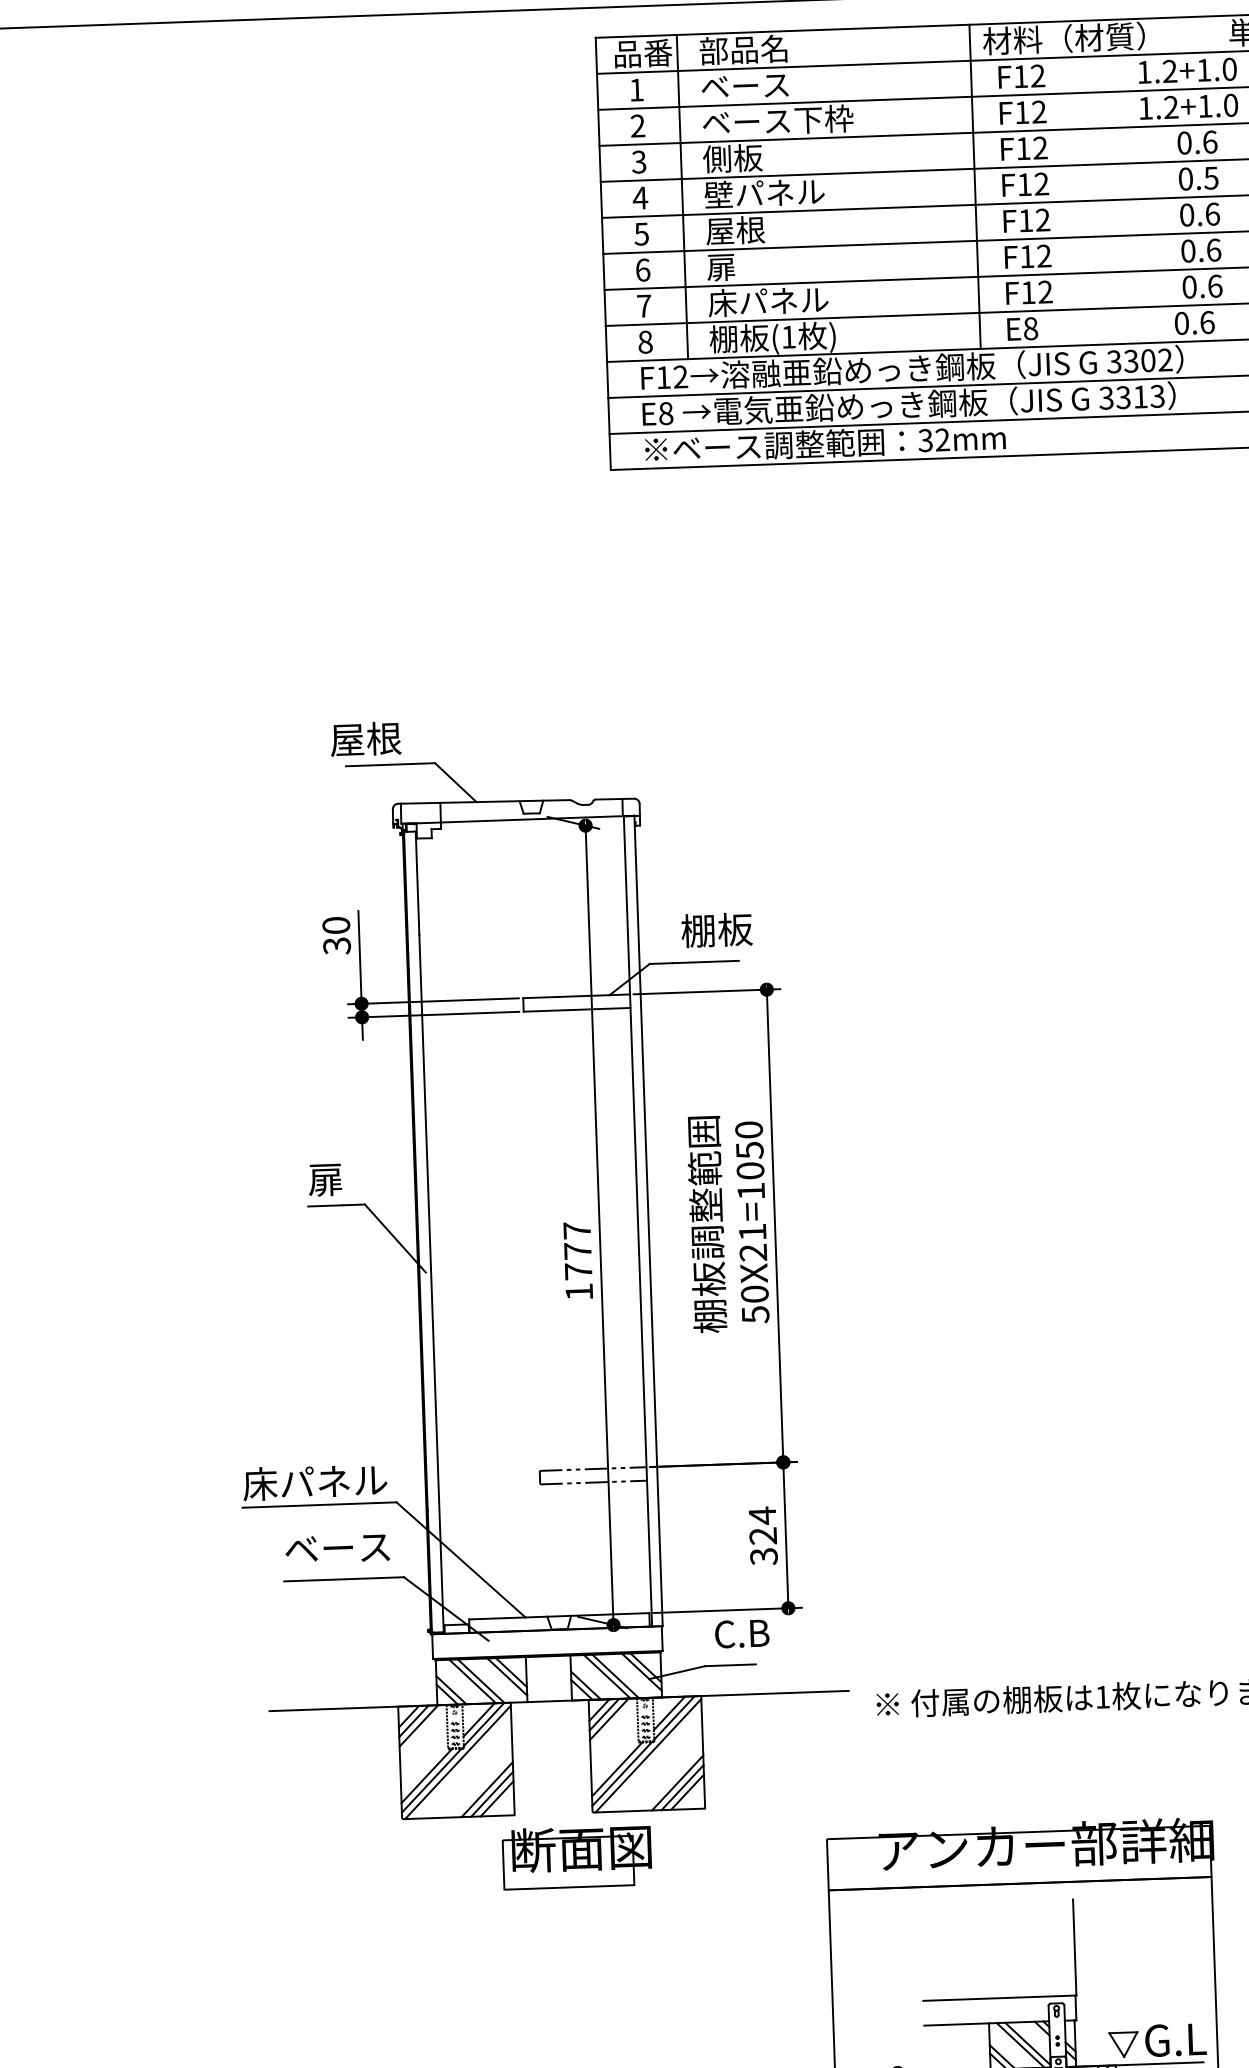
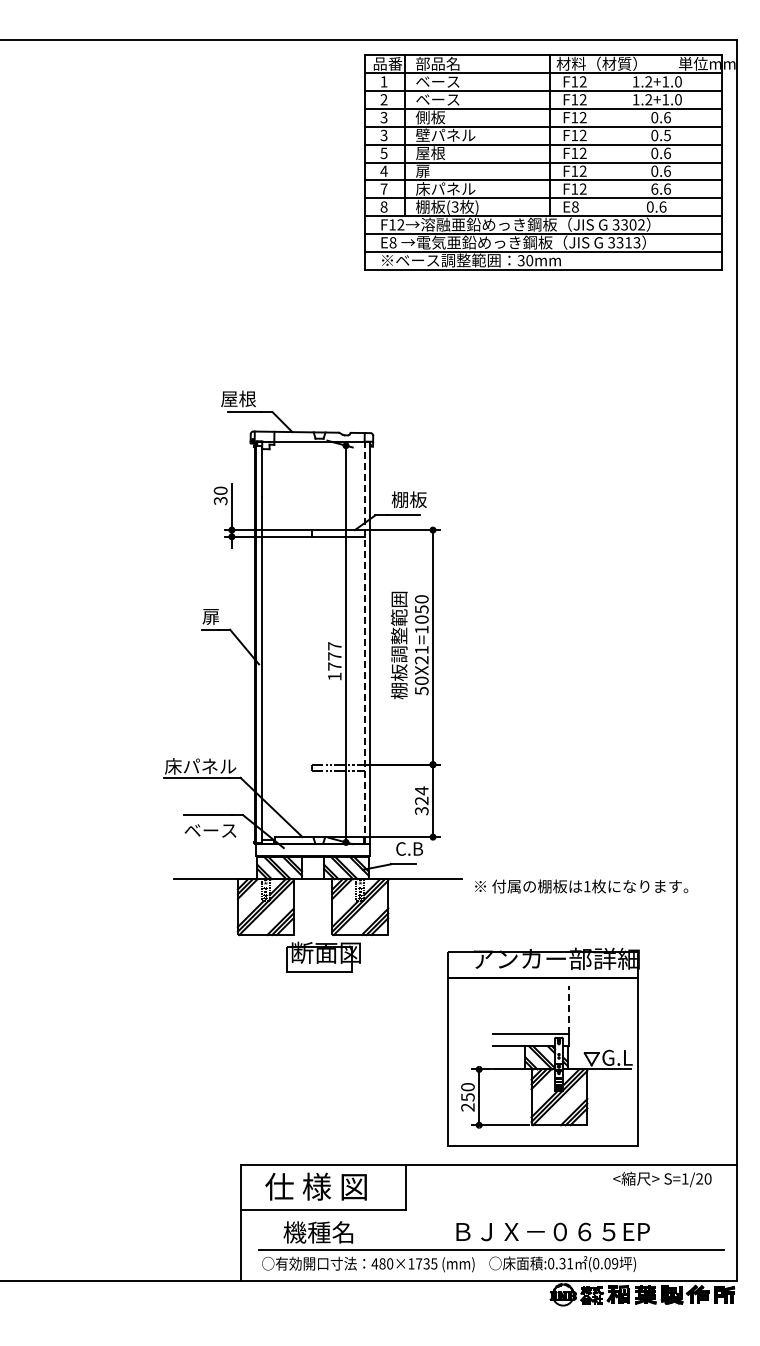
text: (824, 119) -> (476, 99), ベース下枠 -> ベース
text: (639, 198) -> (383, 135), 4 -> 3
text: (641, 268) -> (383, 170), 6 -> 4
text: (1189, 285) -> (654, 188), 0.6 -> 6.6
text: (787, 336) -> (454, 206), (1 -> (3
text: (942, 439) -> (529, 260), 32mm -> 30mm
line: (638, 1220) -> (365, 642), solid -> dashed
text: (337, 1548) -> (210, 830), moved
line: (1075, 1947) -> (569, 1010), solid -> dashed

